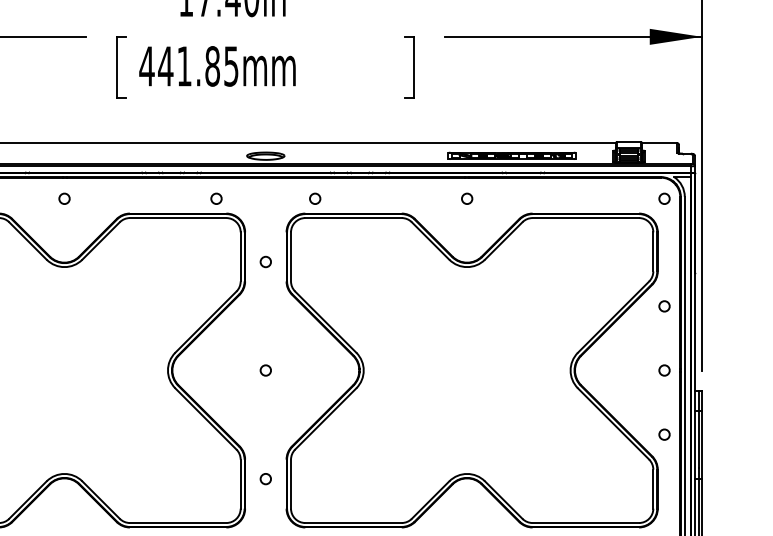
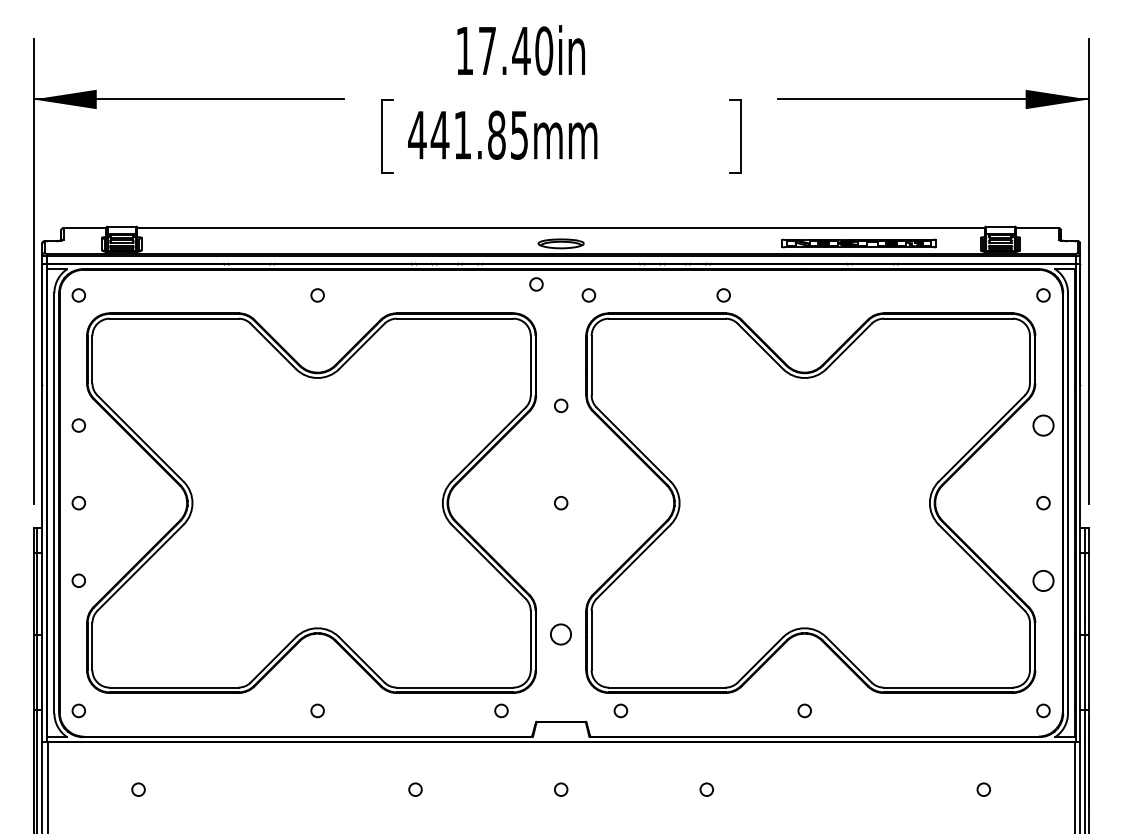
circle: (216, 198) -> (536, 284), moved
circle: (314, 198) -> (588, 295), moved
circle: (466, 198) -> (723, 295), moved
circle: (266, 261) -> (561, 405), moved
circle: (664, 306) -> (1043, 425), size x1.6
circle: (664, 434) -> (1043, 580), size x1.6
circle: (266, 479) -> (561, 634), size x1.6

